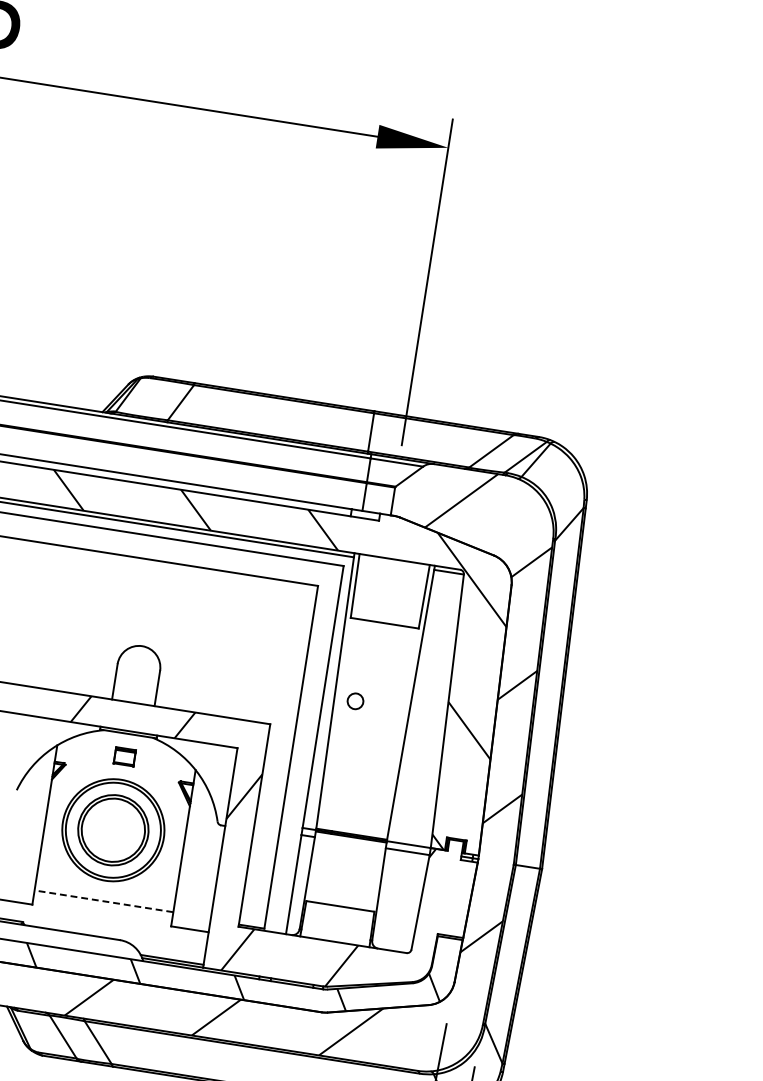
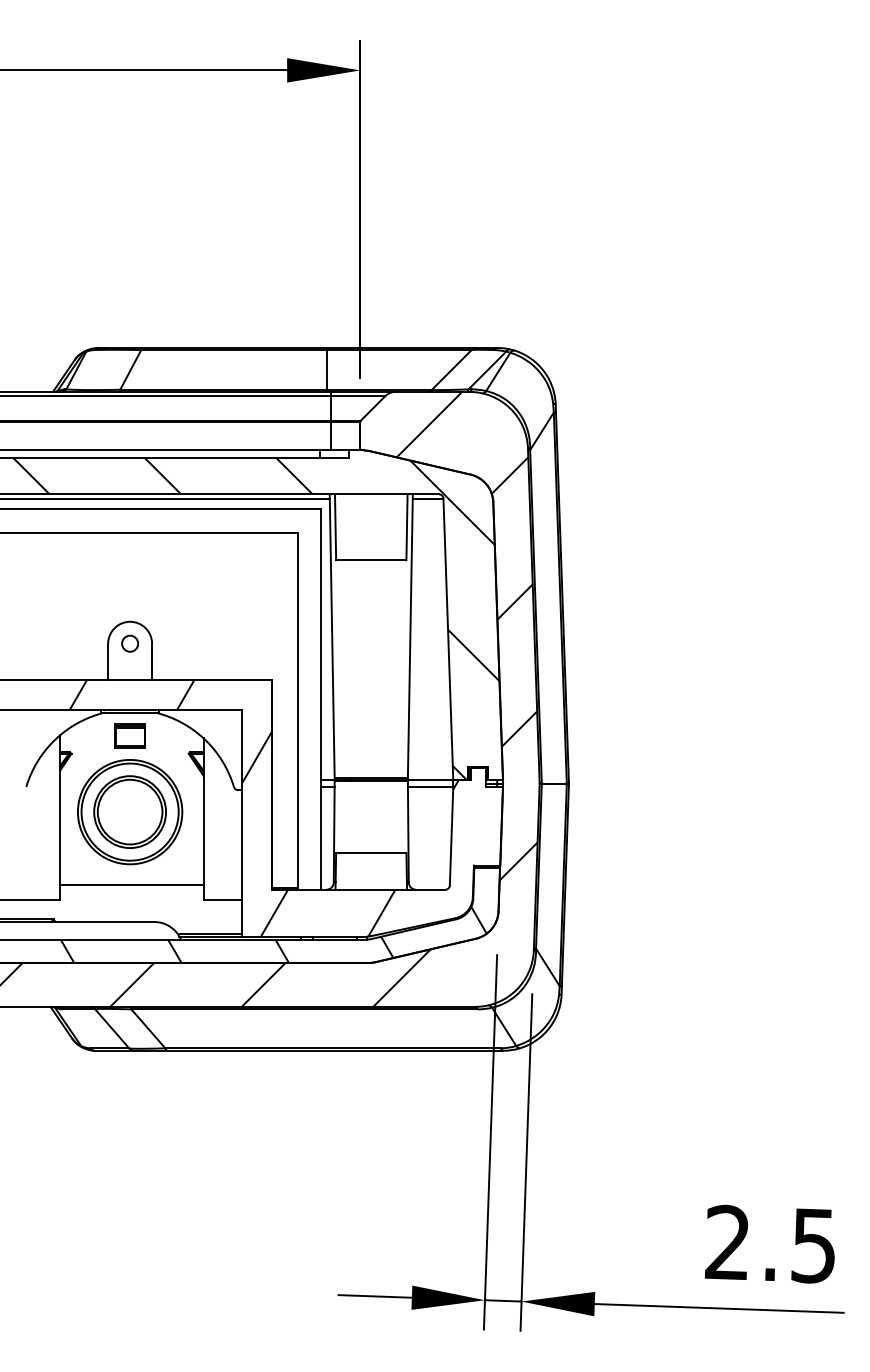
circle: (354, 701) -> (129, 643), moved
part: (124, 756) -> (129, 735), size x1.43
line: (103, 901) -> (131, 885), dashed -> solid

